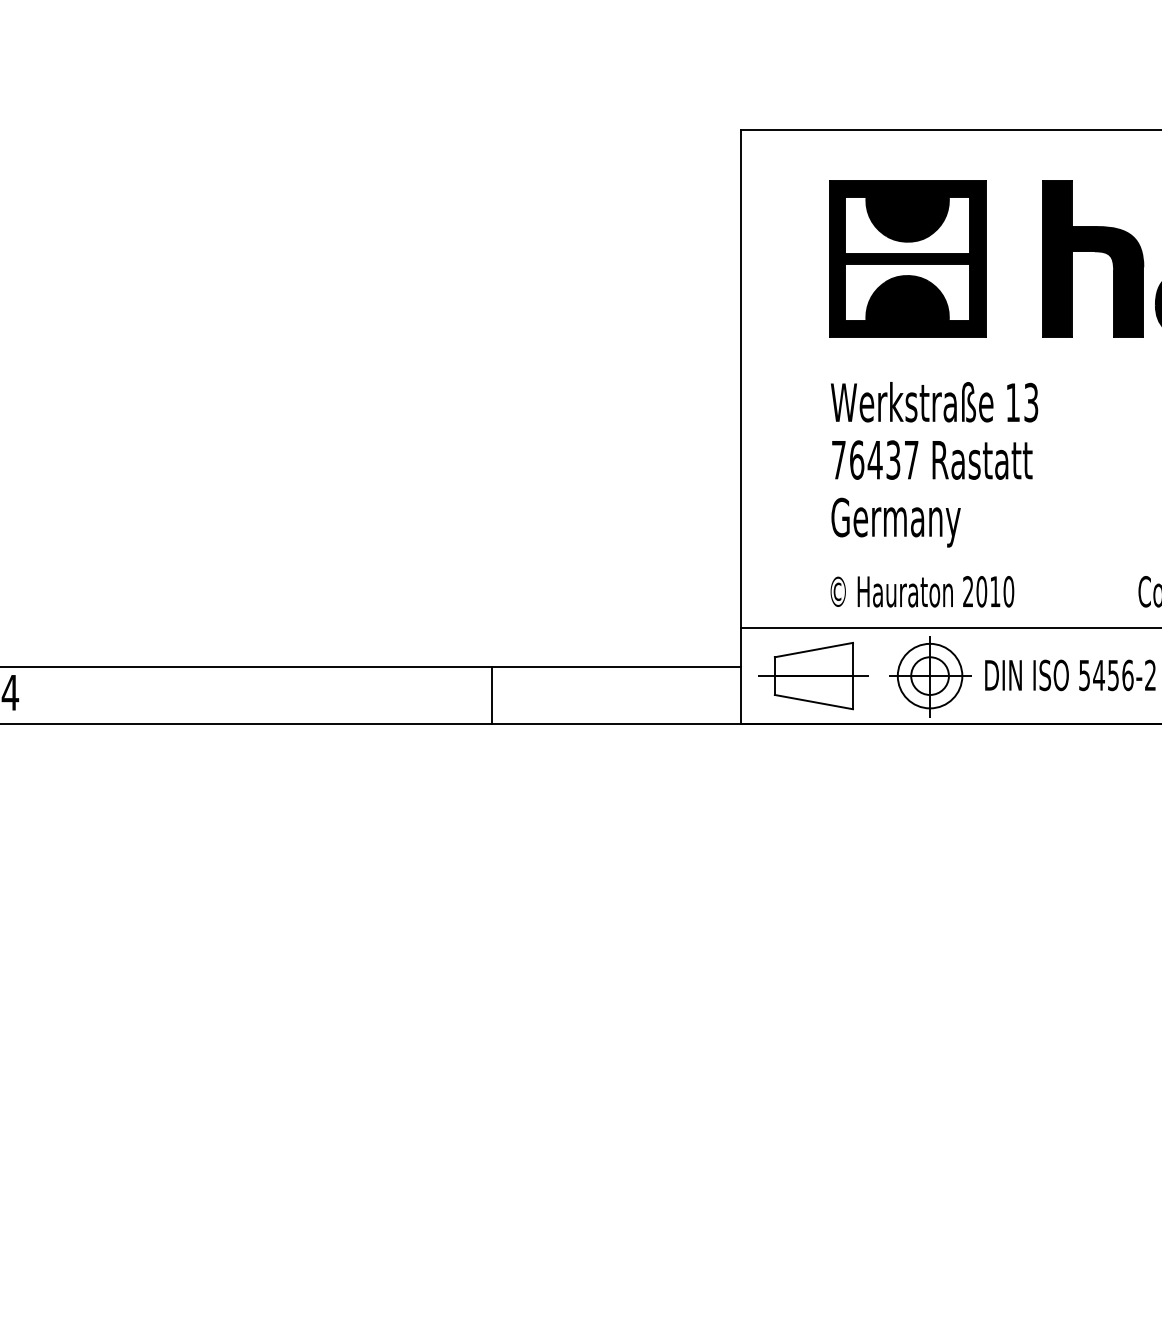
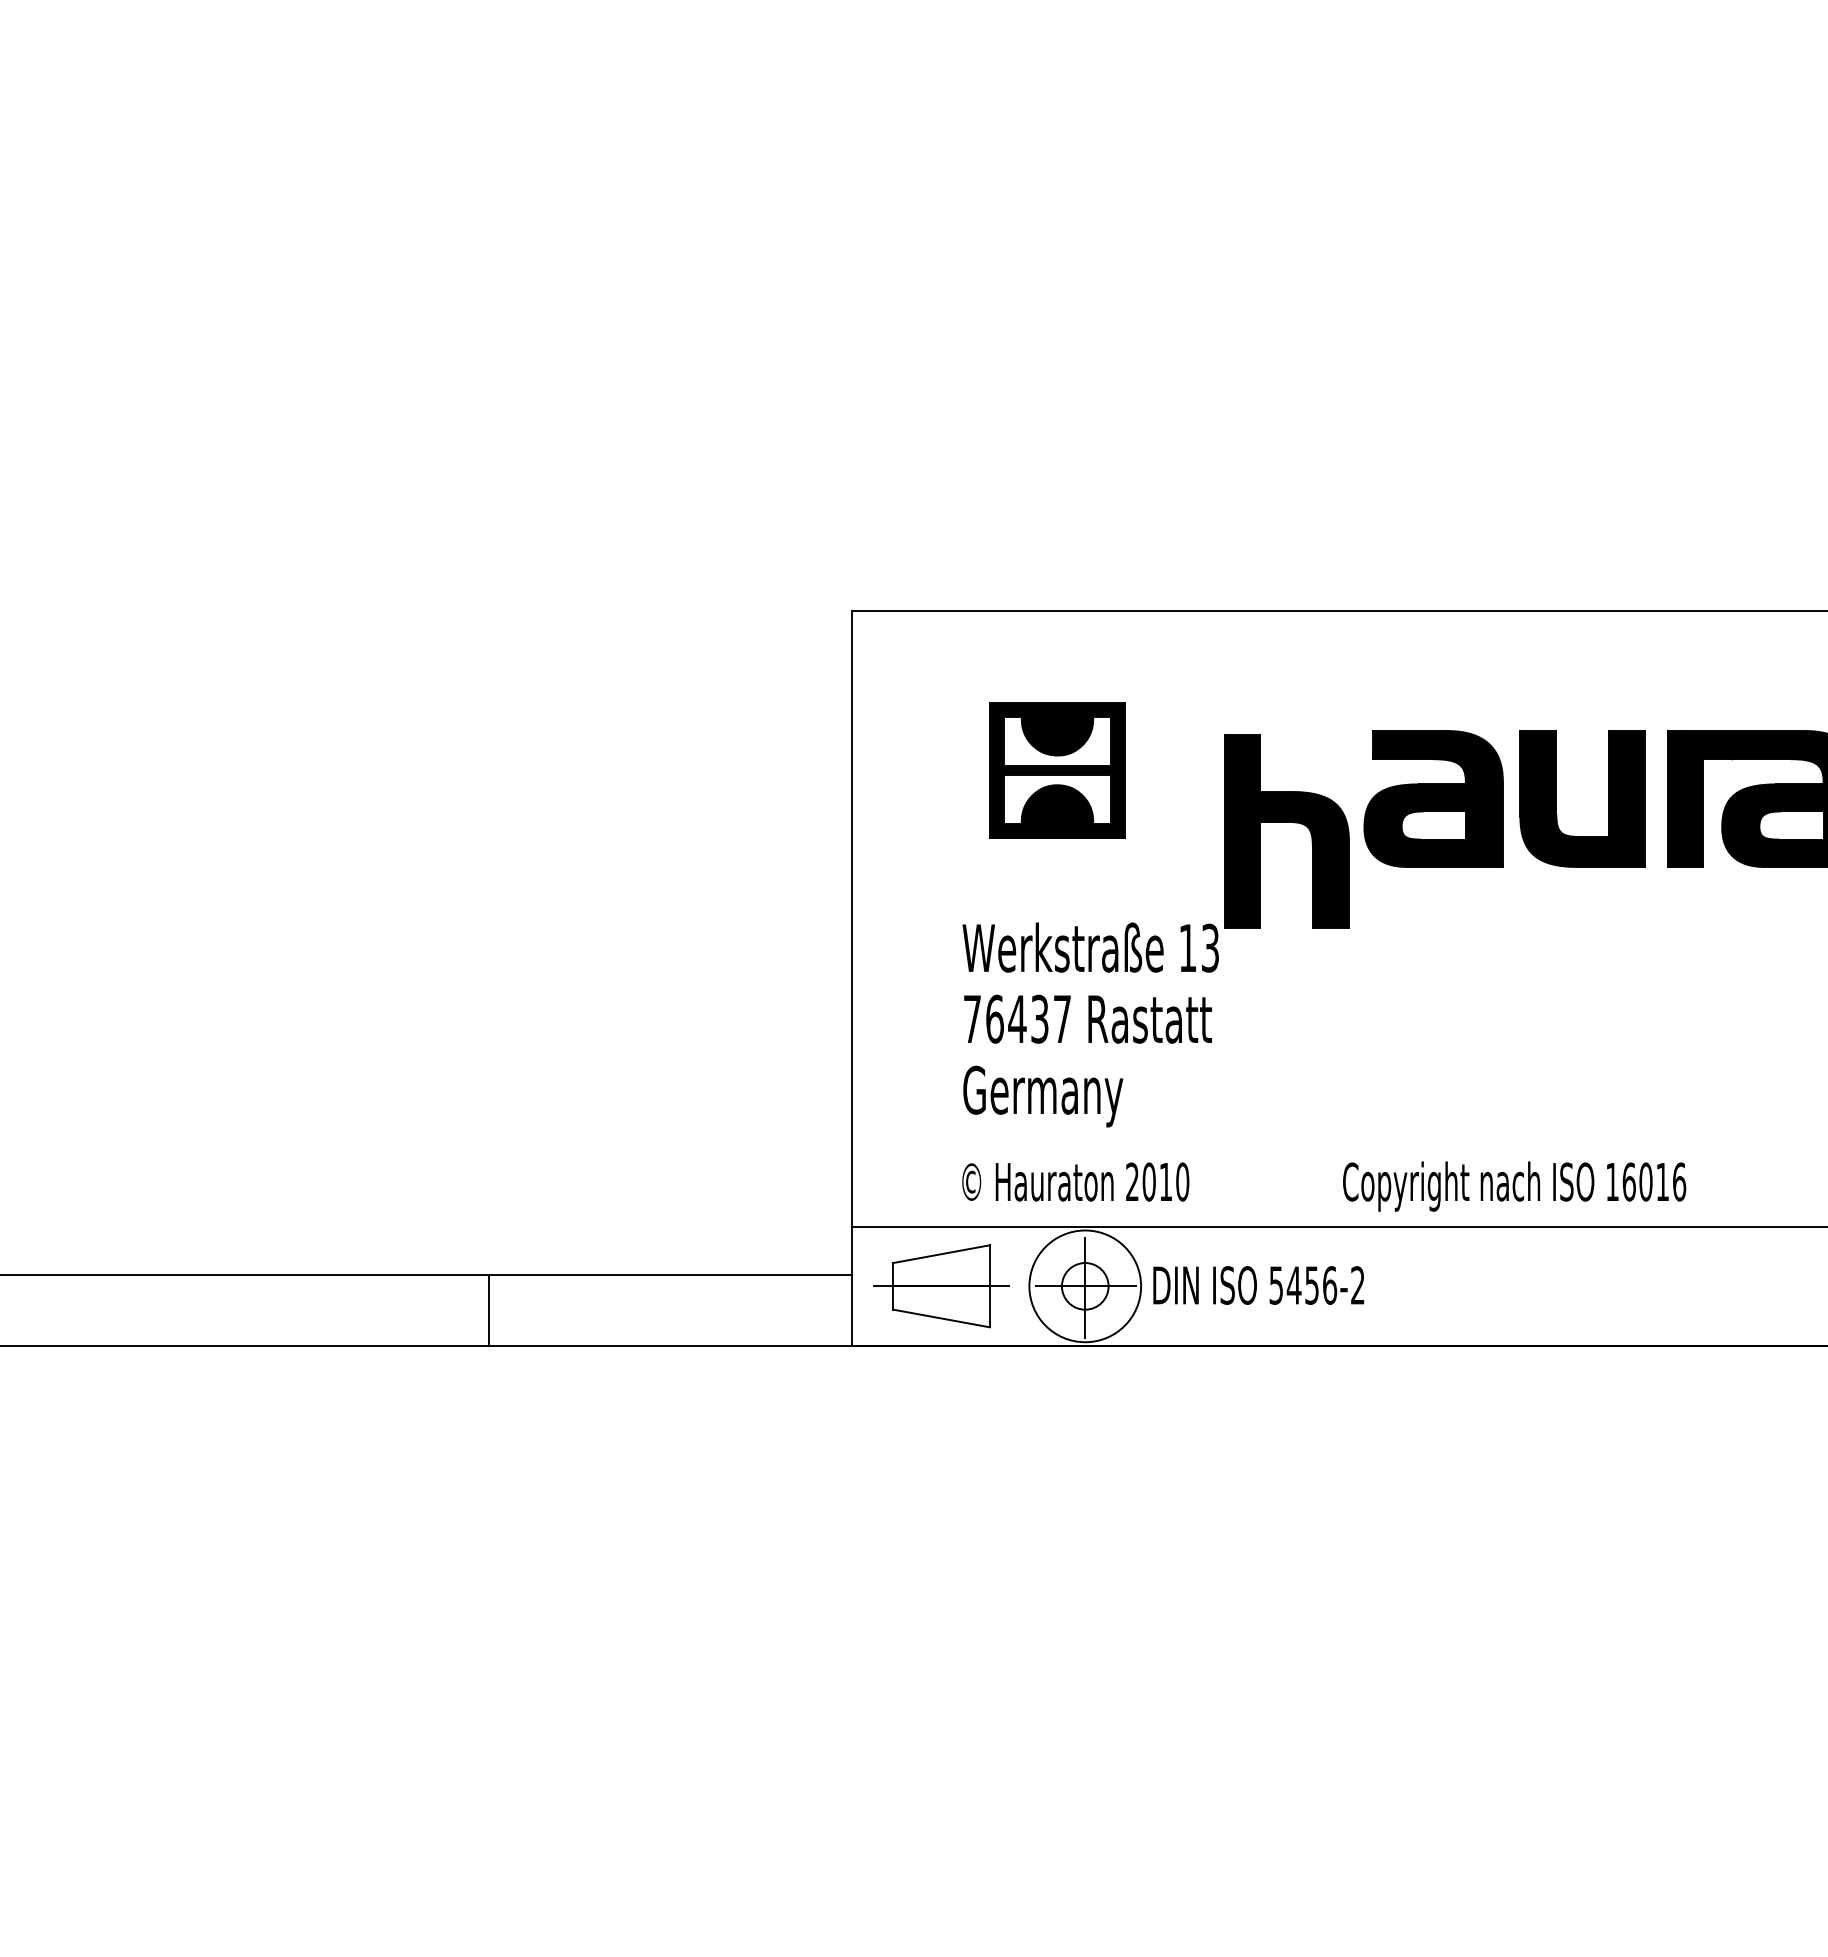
part: (1092, 251) -> (1286, 822), moved
part: (907, 258) -> (1057, 770), size x0.7
circle: (930, 676) -> (1085, 1286), size x1.4
line: (492, 694) -> (488, 1309), moved

